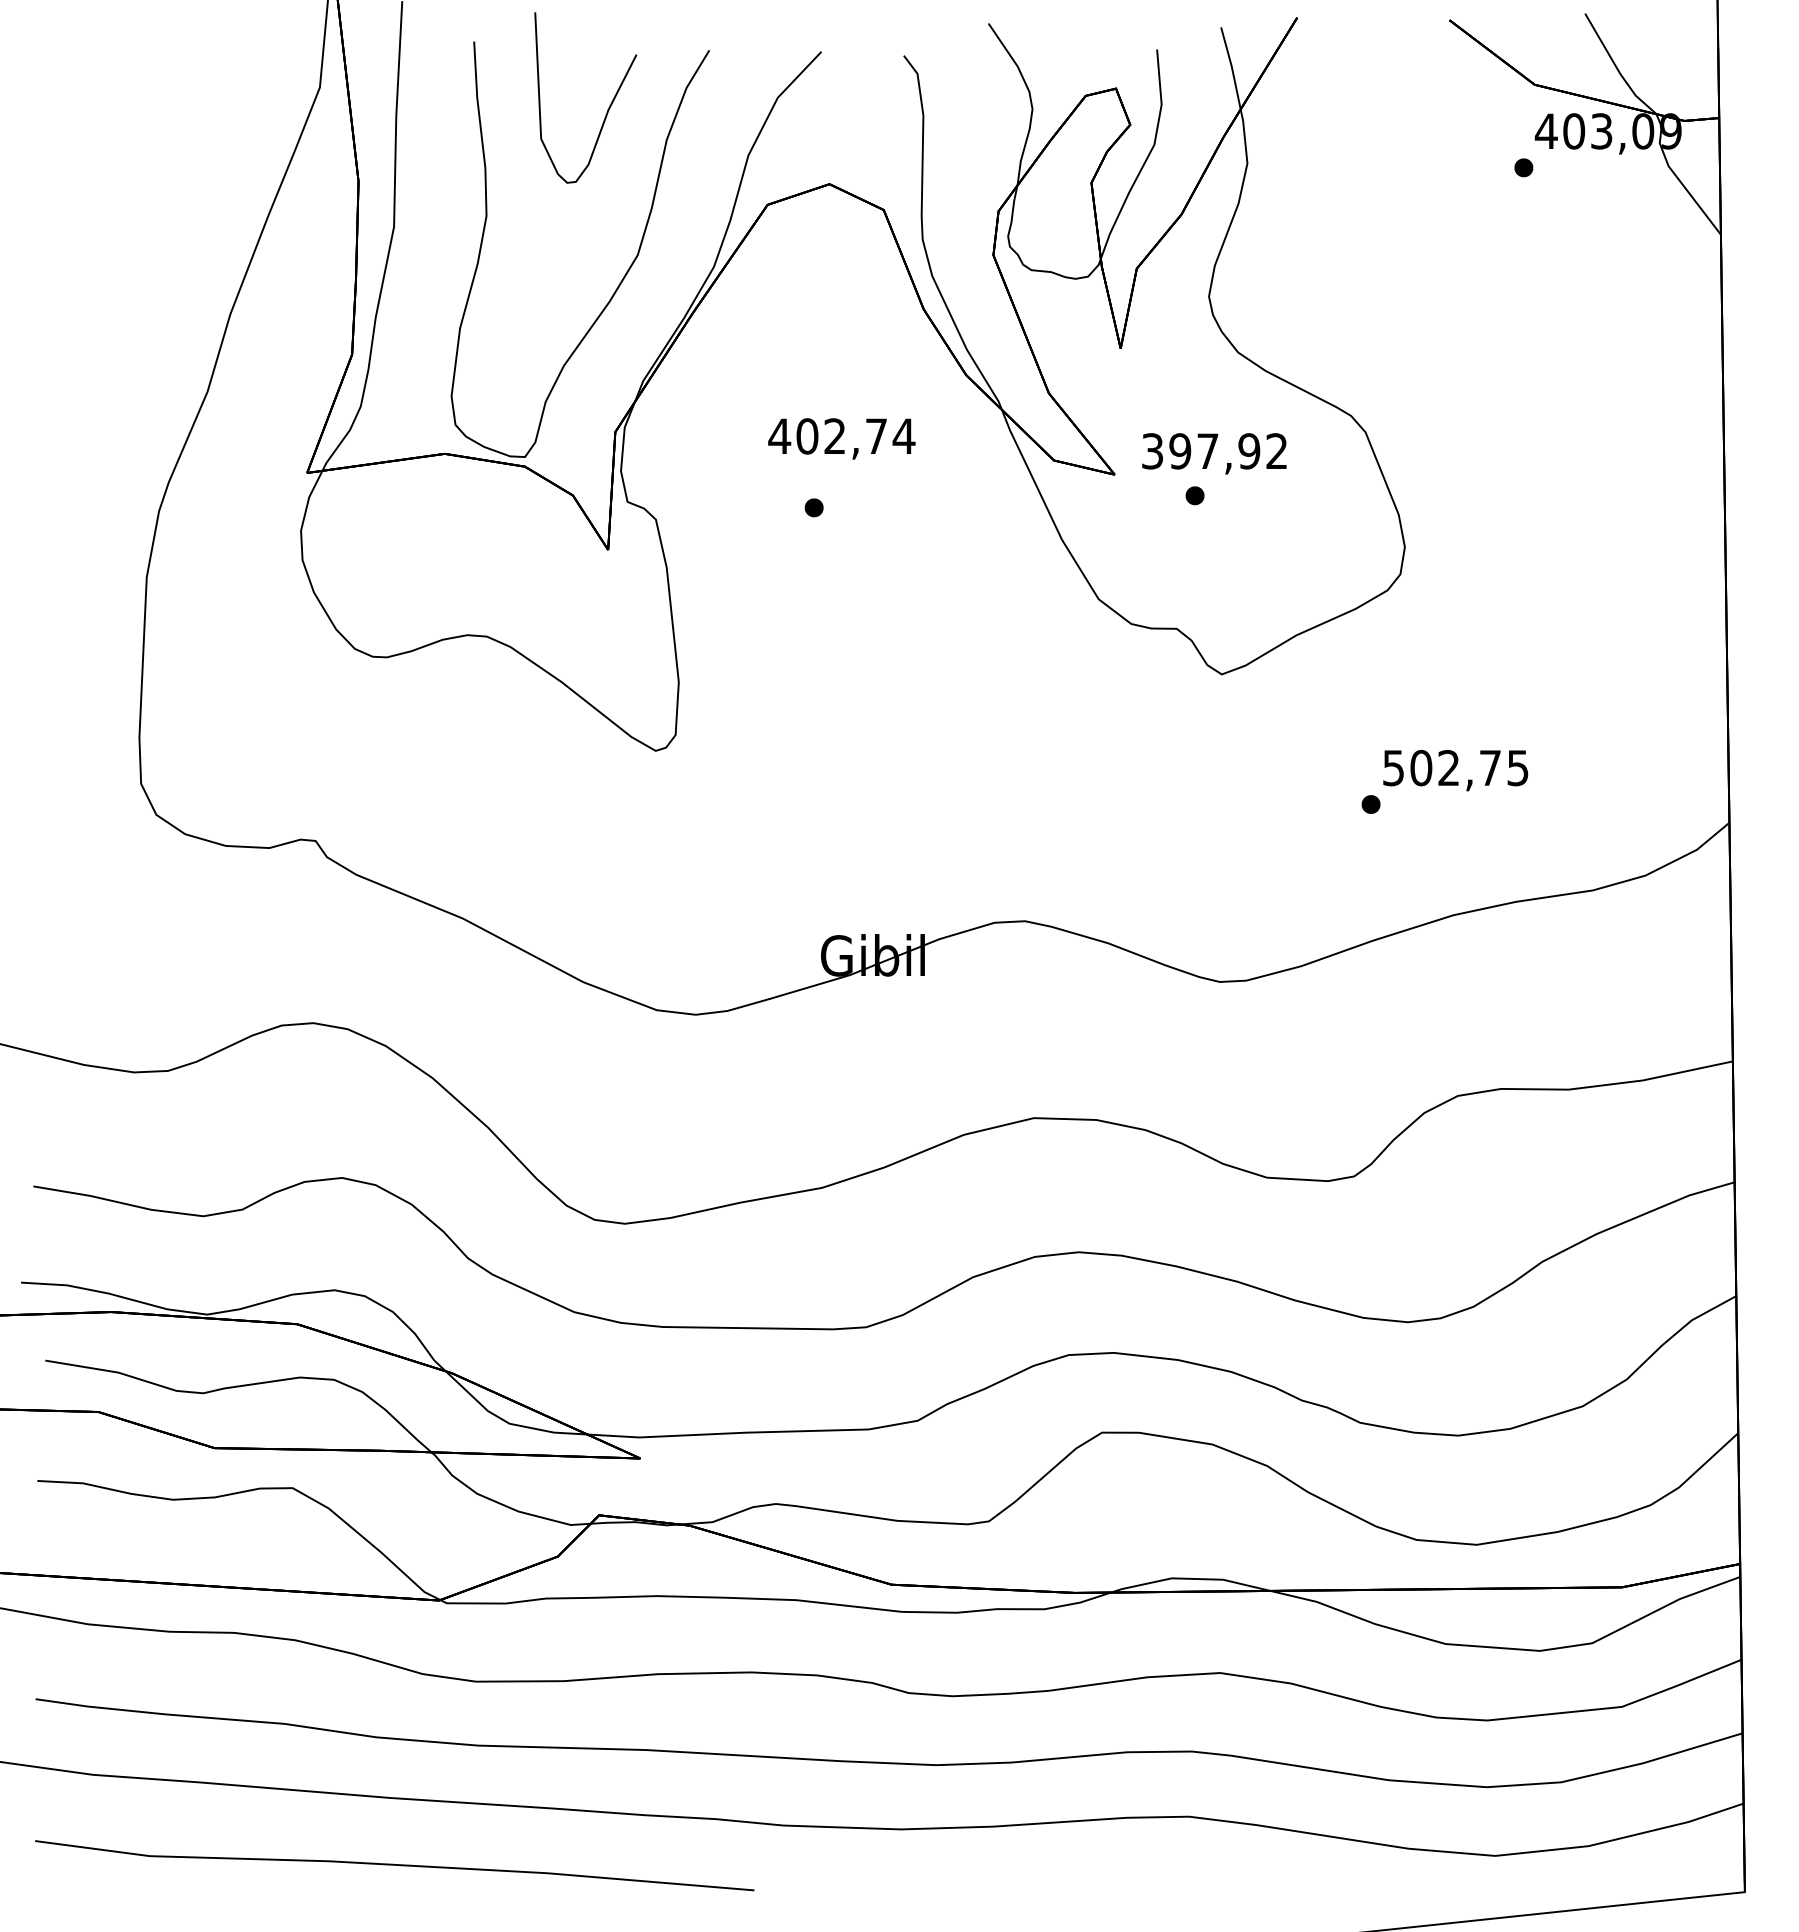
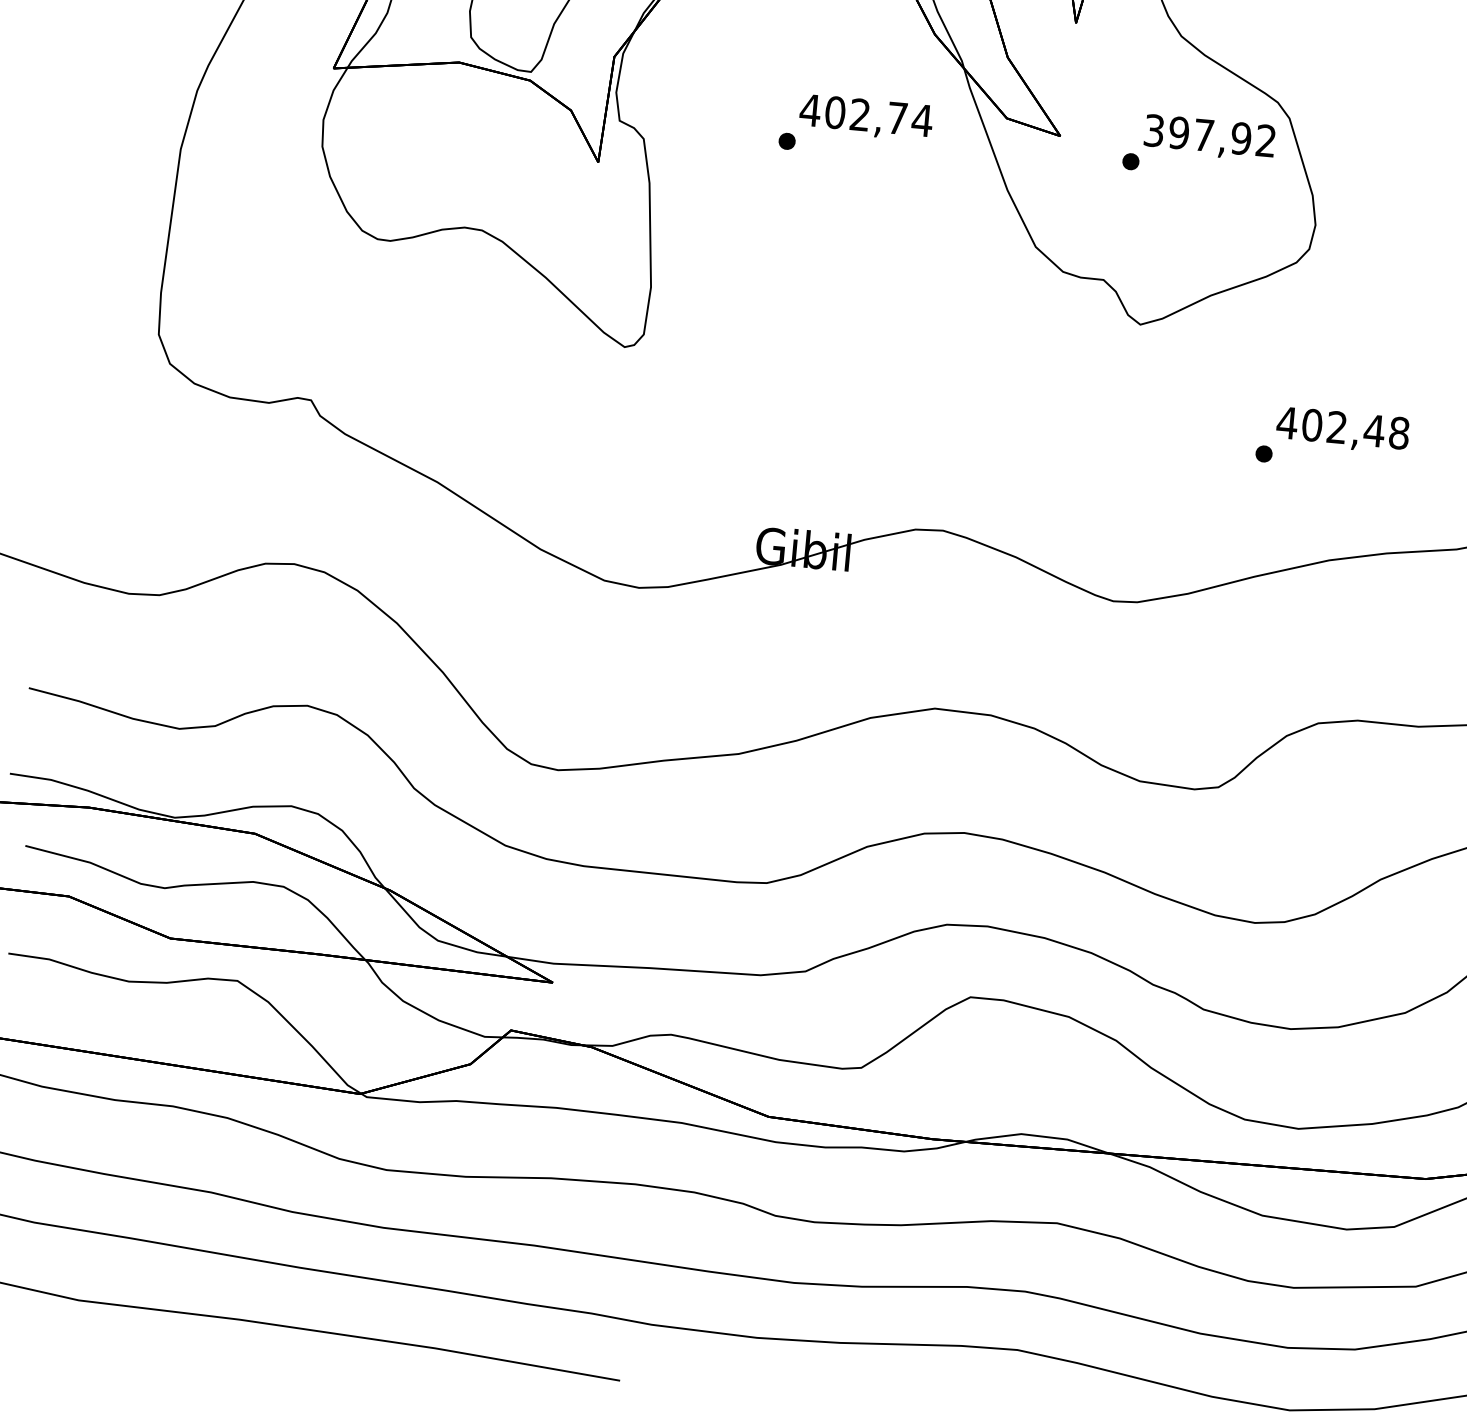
text: (841, 438) -> (865, 117), moved
text: (1214, 453) -> (1209, 137), moved
text: (1455, 767) -> (1343, 427), 502,75 -> 402,48

